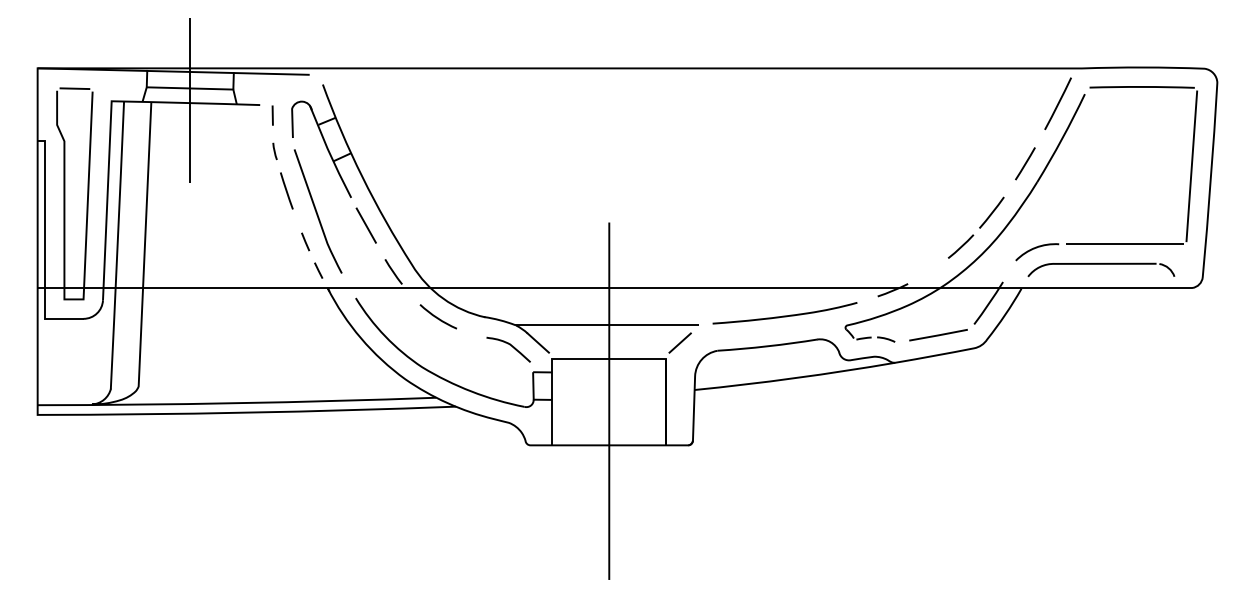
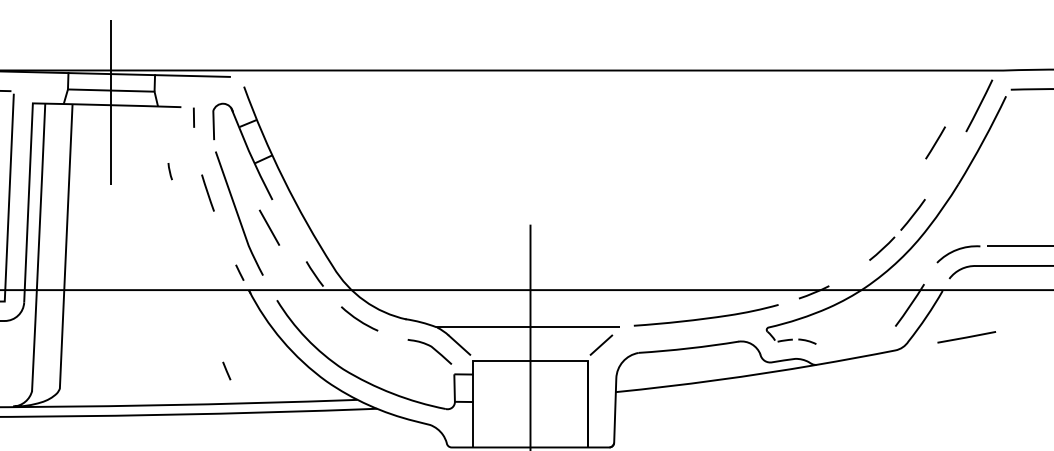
line: (274, 151) -> (169, 171), moved
line: (1025, 163) -> (935, 142), moved
line: (365, 225) -> (268, 227), moved
line: (305, 241) -> (226, 370), moved
line: (938, 335) -> (966, 337), moved

